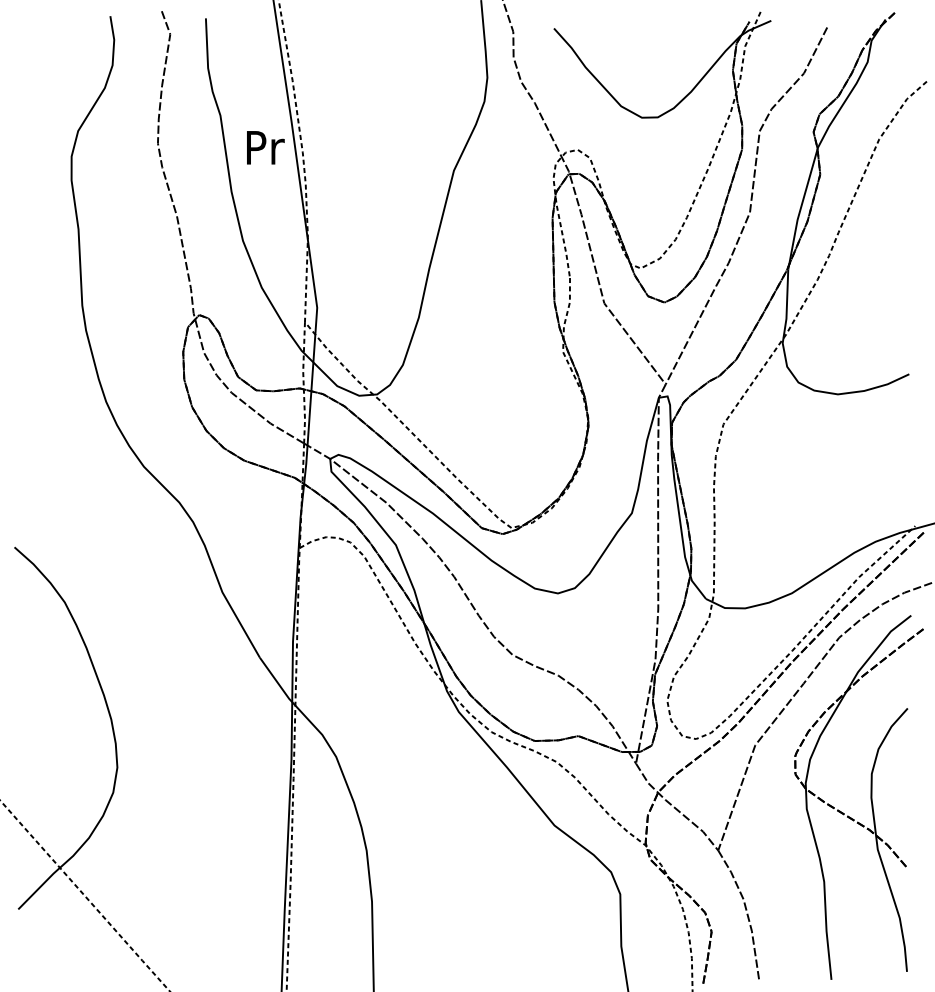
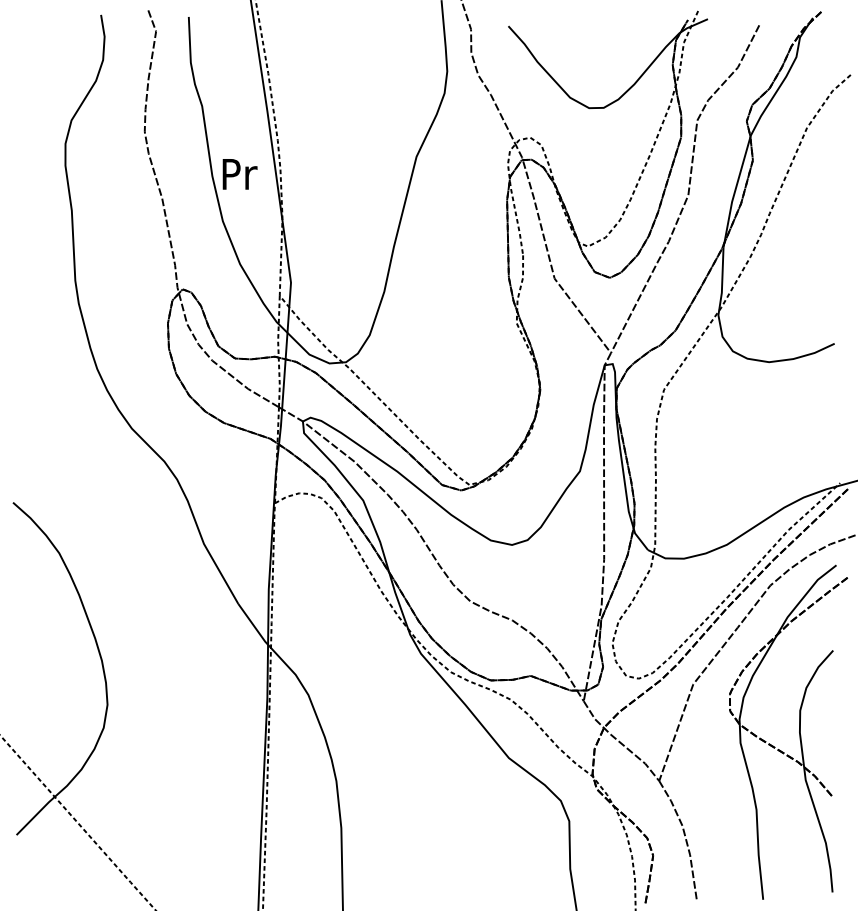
text: (265, 147) -> (239, 174), moved

